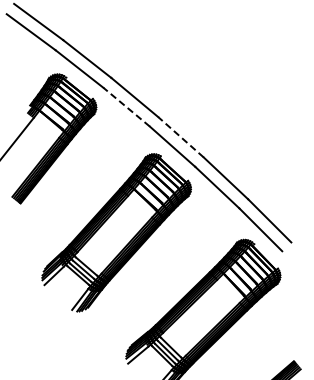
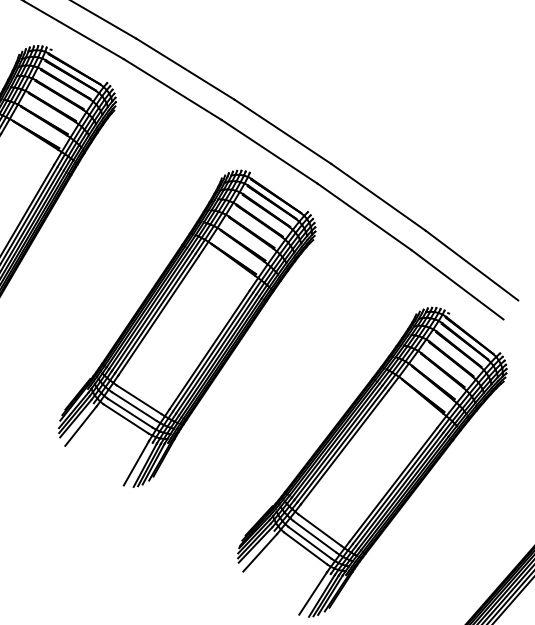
line: (126, 106) -> (172, 88), dashed -> solid
line: (180, 137) -> (282, 132), dashed -> solid

